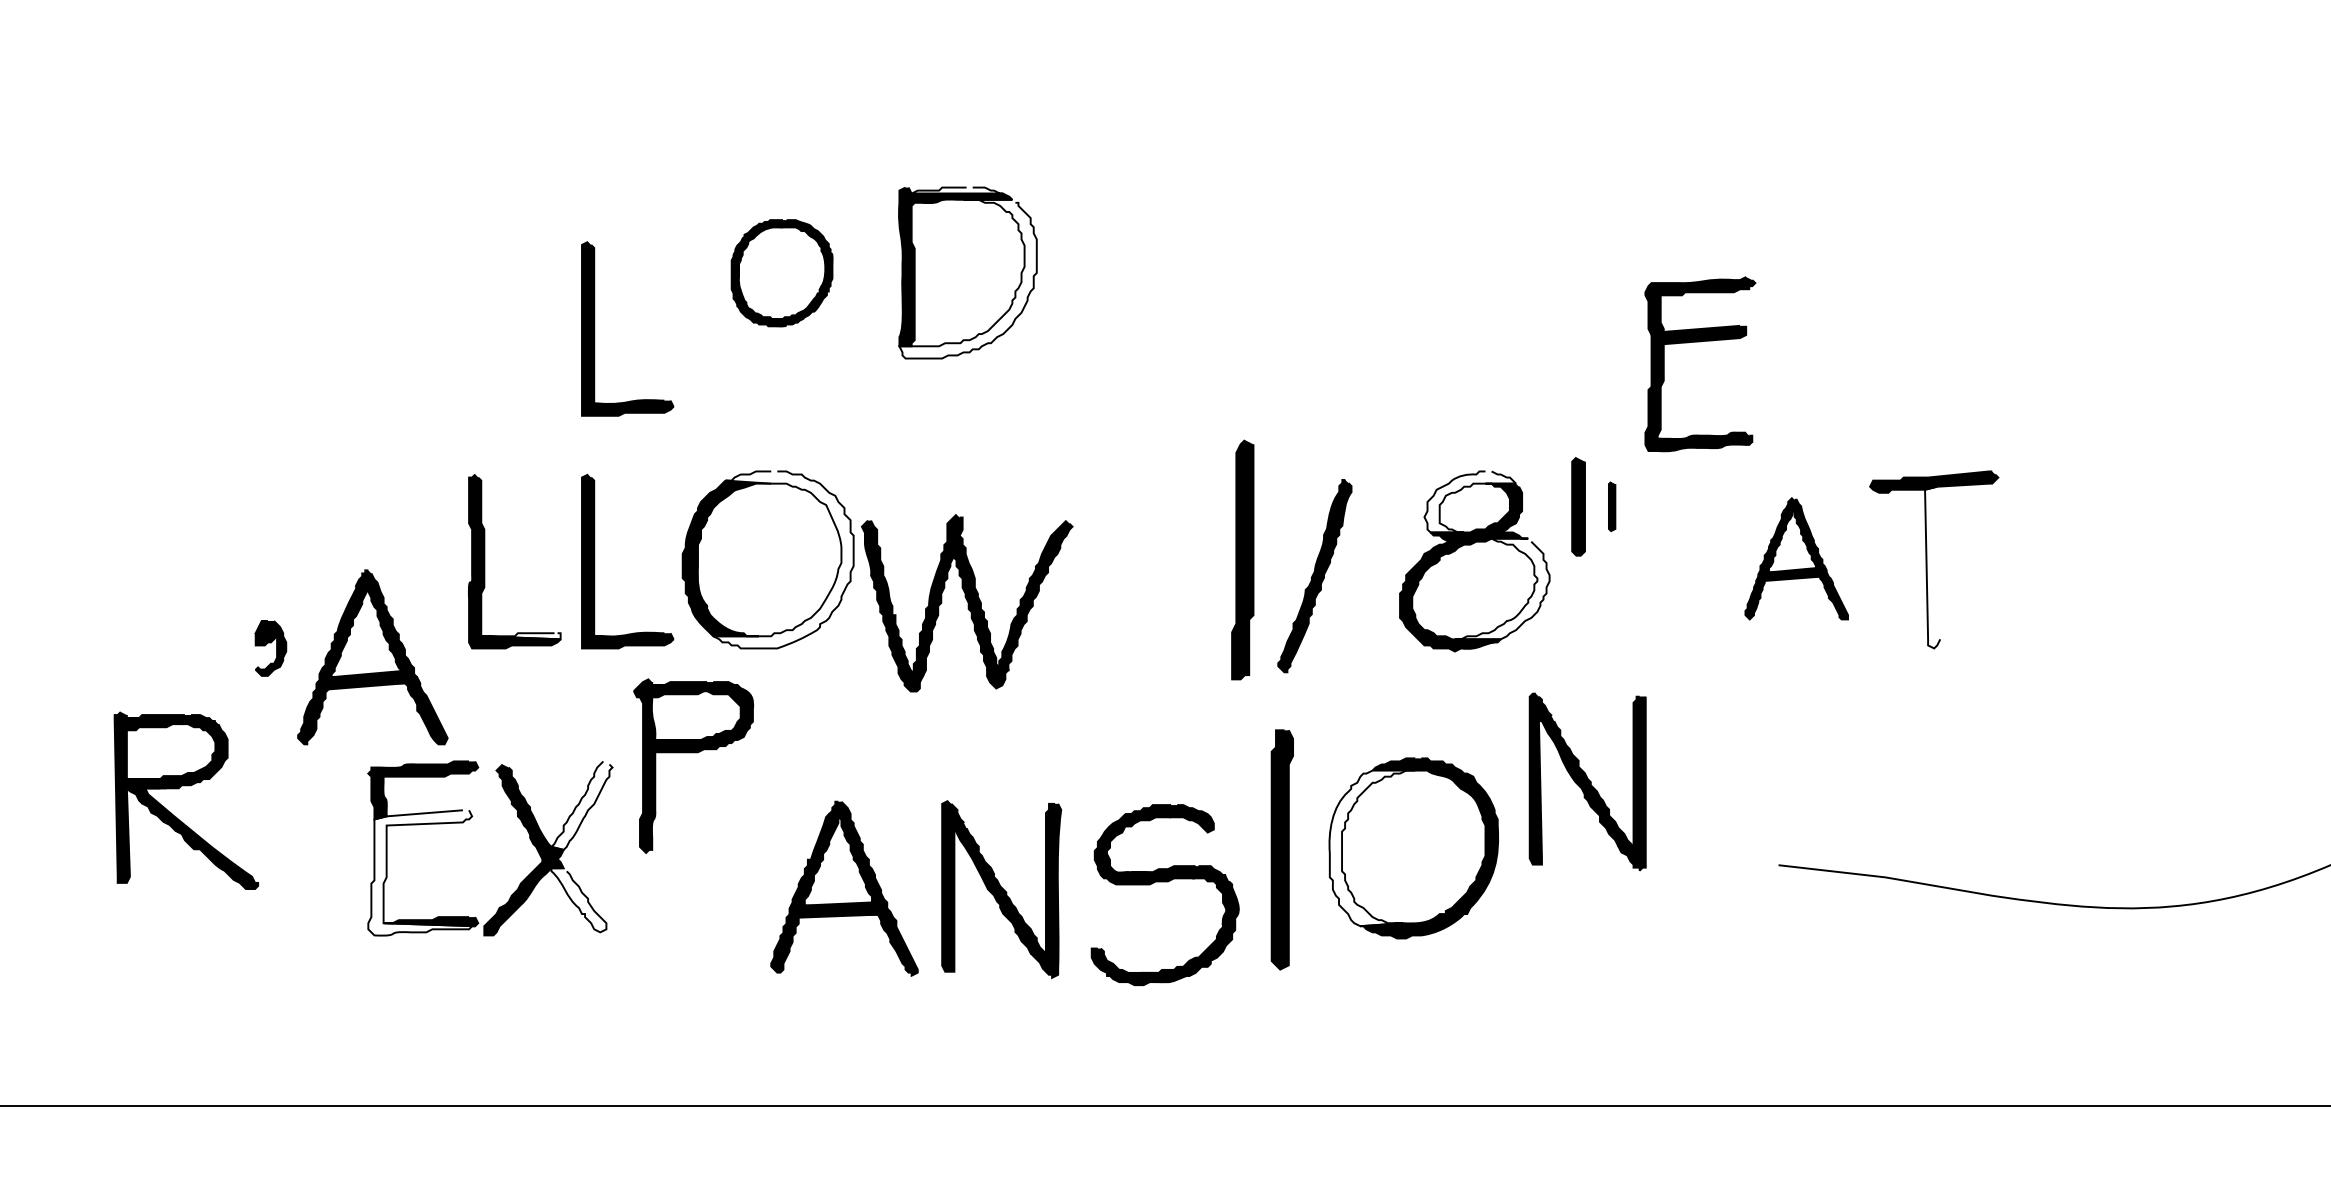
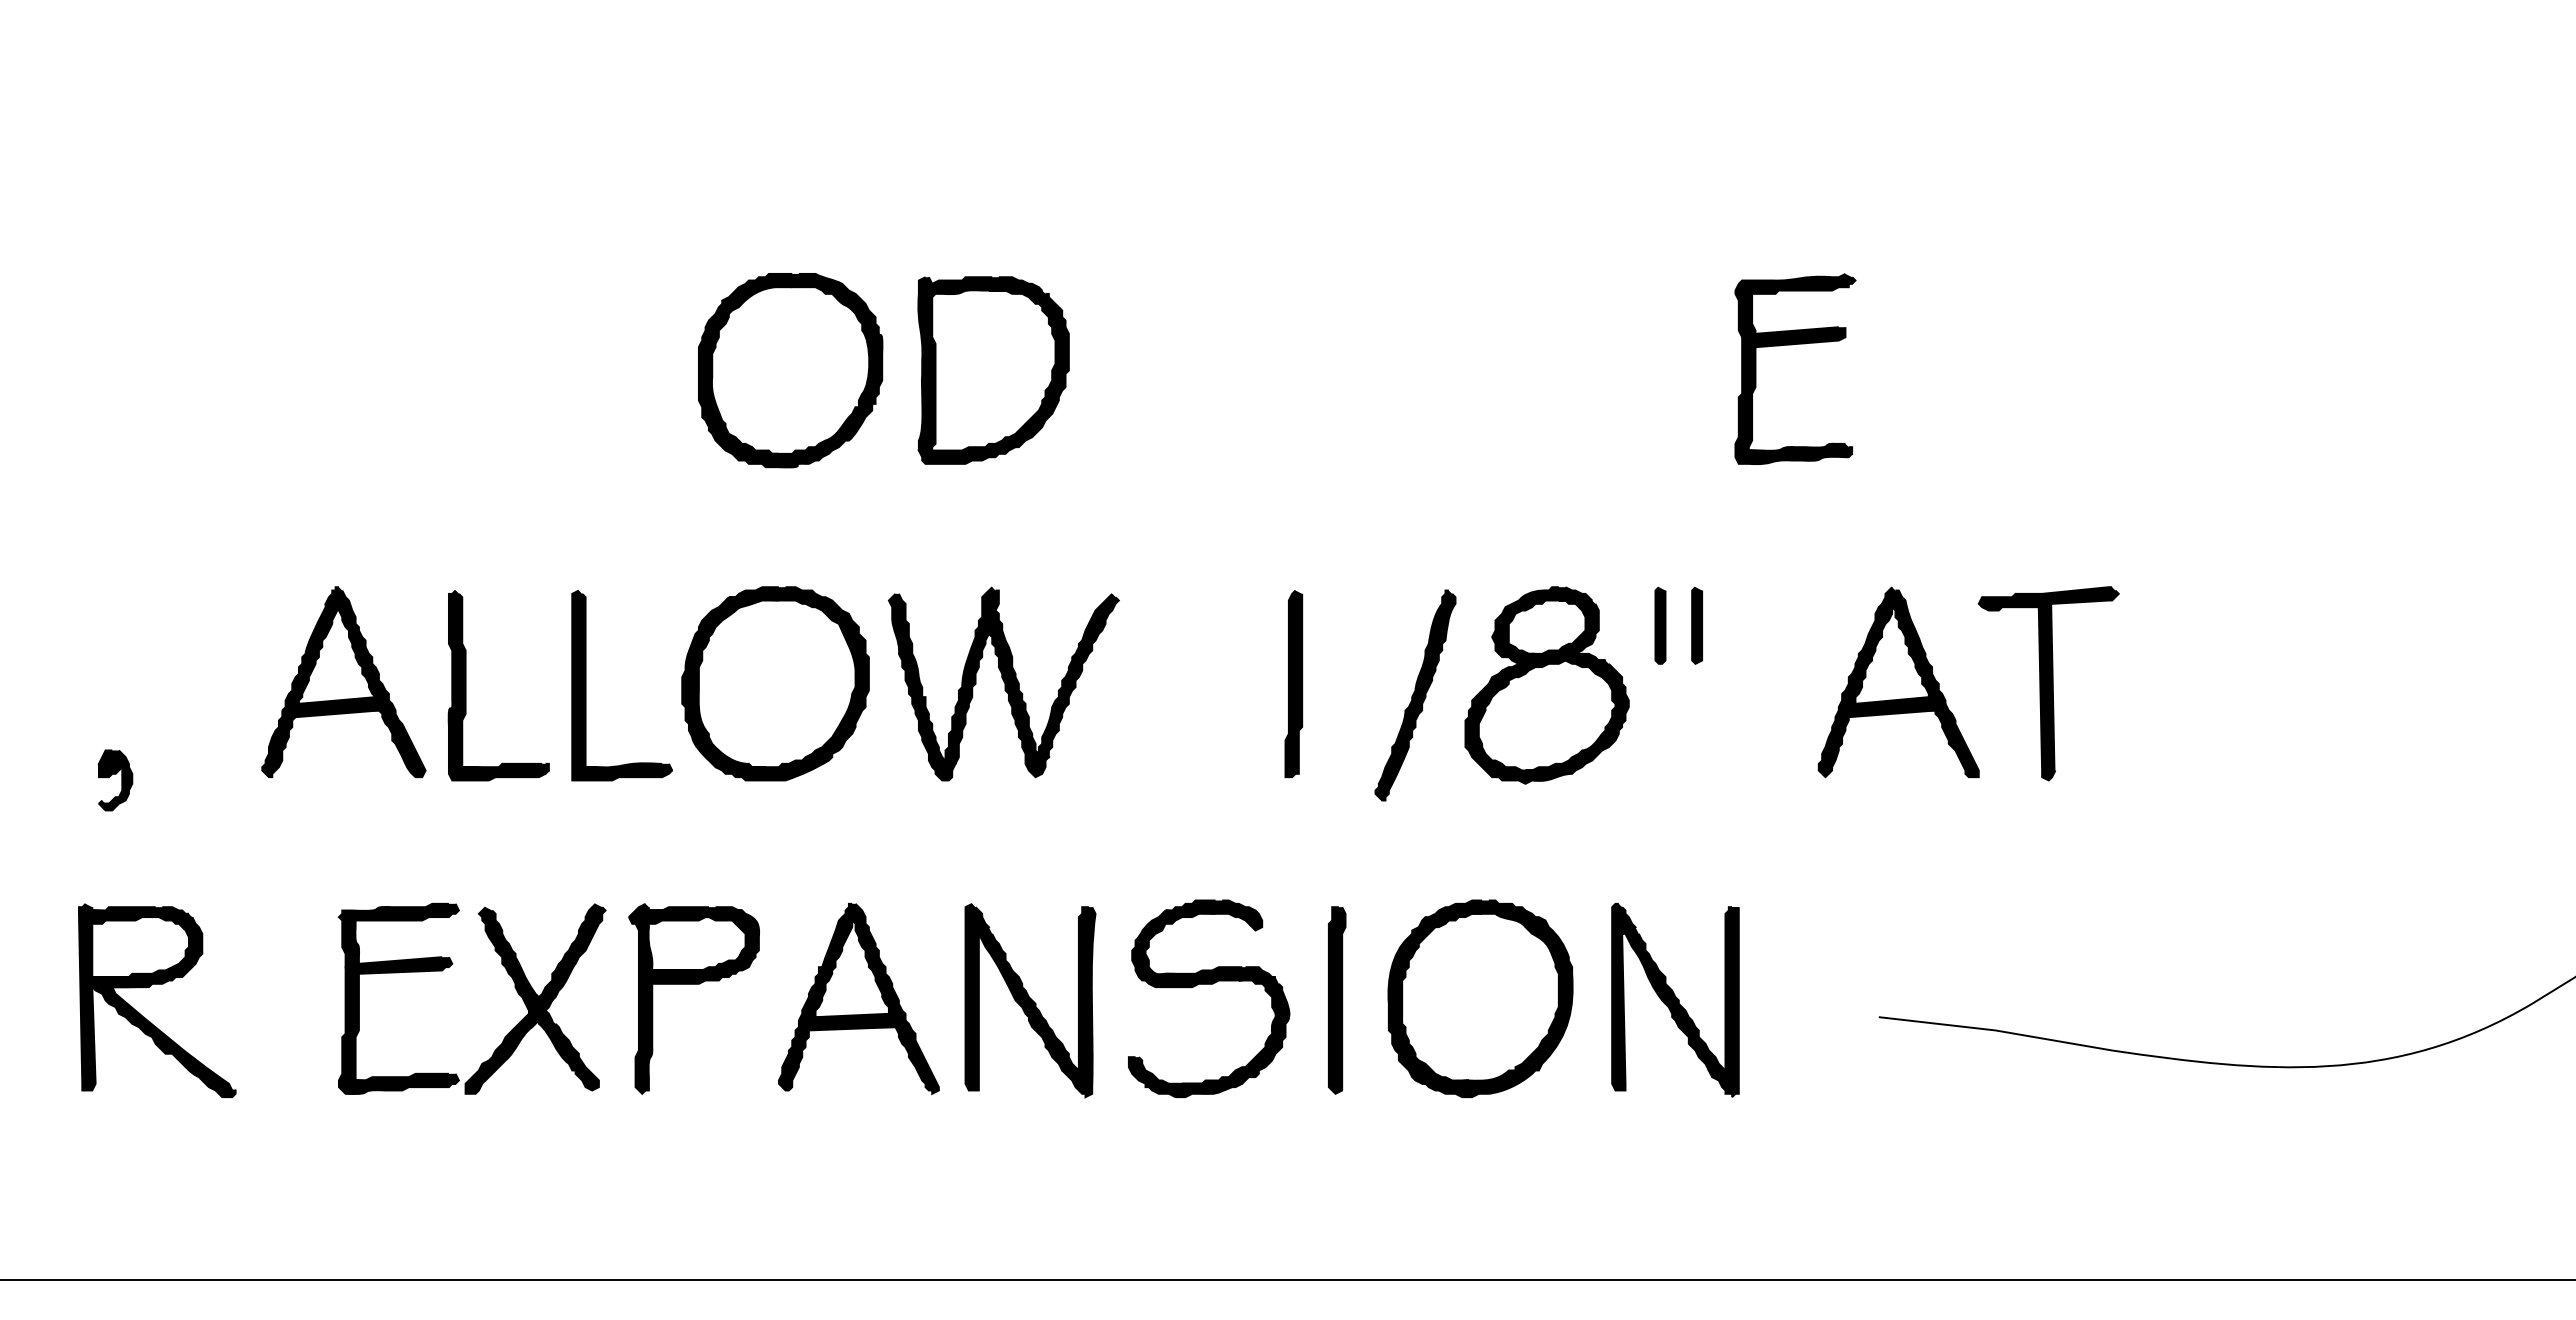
fill: (957, 190) -> (982, 280), added
part: (781, 273) -> (790, 370), size x1.67
fill: (967, 278) -> (993, 376), added
part: (595, 328) -> (586, 431), removed
part: (1698, 342) -> (1793, 345), moved
fill: (1470, 501) -> (1542, 620), added
part: (1578, 506) -> (1660, 625), size x0.71
part: (1611, 506) -> (1696, 625), size x1.43
part: (1796, 558) -> (1898, 682), size x1.43
fill: (782, 559) -> (791, 683), added
part: (1242, 560) -> (1293, 684), size x0.71
fill: (1932, 566) -> (2046, 691), added
part: (1314, 576) -> (1415, 695), moved
fill: (1501, 588) -> (1576, 715), added
part: (966, 602) -> (1003, 683), moved
fill: (520, 635) -> (505, 766), added
part: (270, 648) -> (115, 780), moved
part: (372, 657) -> (343, 682), moved
part: (693, 752) -> (693, 984), moved
part: (1587, 781) -> (1675, 999), moved
part: (179, 788) -> (149, 987), moved
fill: (581, 805) -> (571, 951), added
fill: (1372, 848) -> (1435, 998), added
part: (1282, 849) -> (1337, 1000), size x0.71
fill: (421, 872) -> (396, 1025), added
part: (1165, 882) -> (1209, 984), moved
part: (844, 888) -> (858, 998), moved
part: (1001, 889) -> (1030, 1000), moved
fill: (578, 900) -> (568, 1055), added

